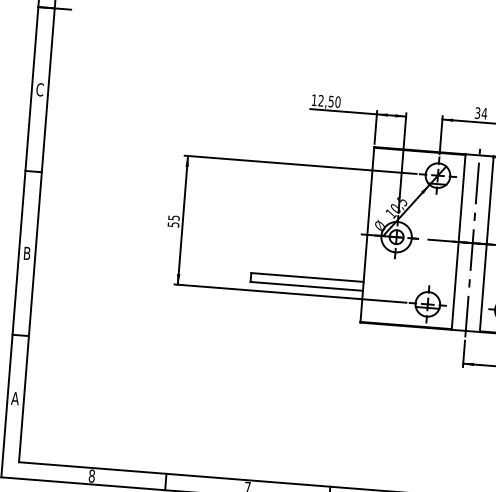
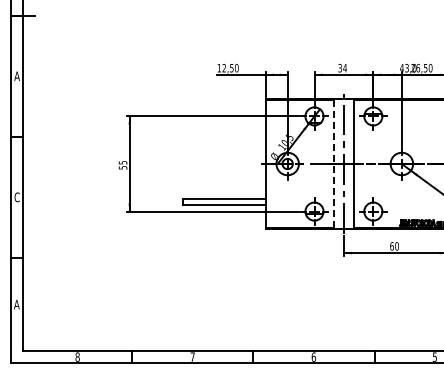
text: (39, 89) -> (16, 76), C -> A
line: (458, 242) -> (333, 164), solid -> dashed
text: (26, 253) -> (16, 197), B -> C

